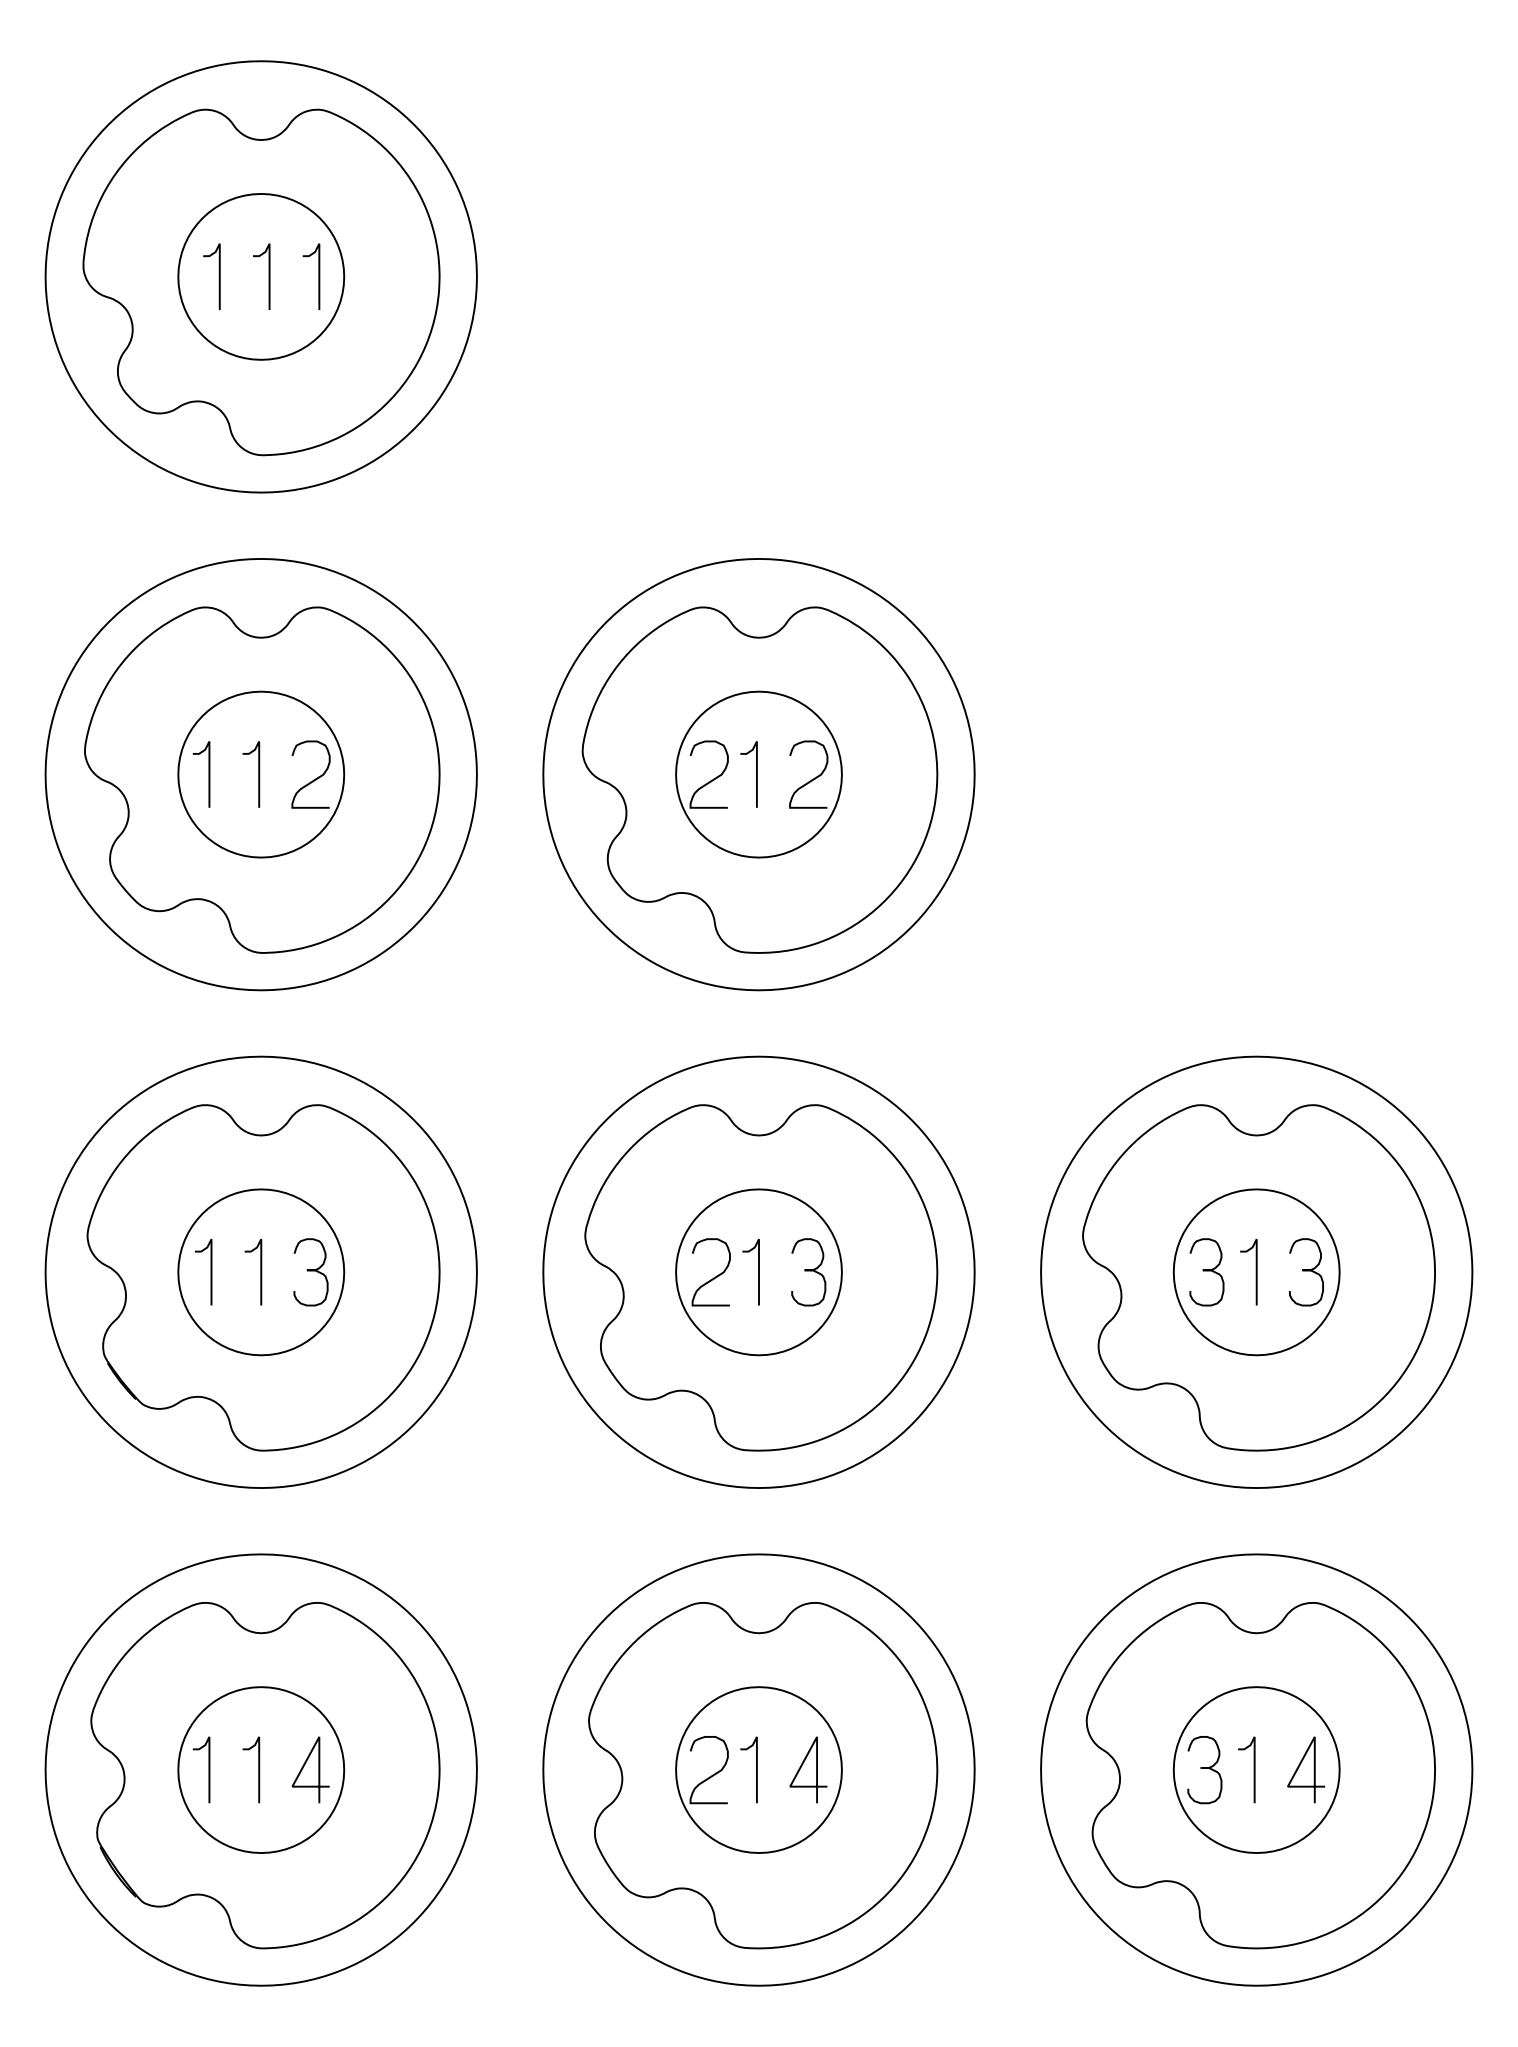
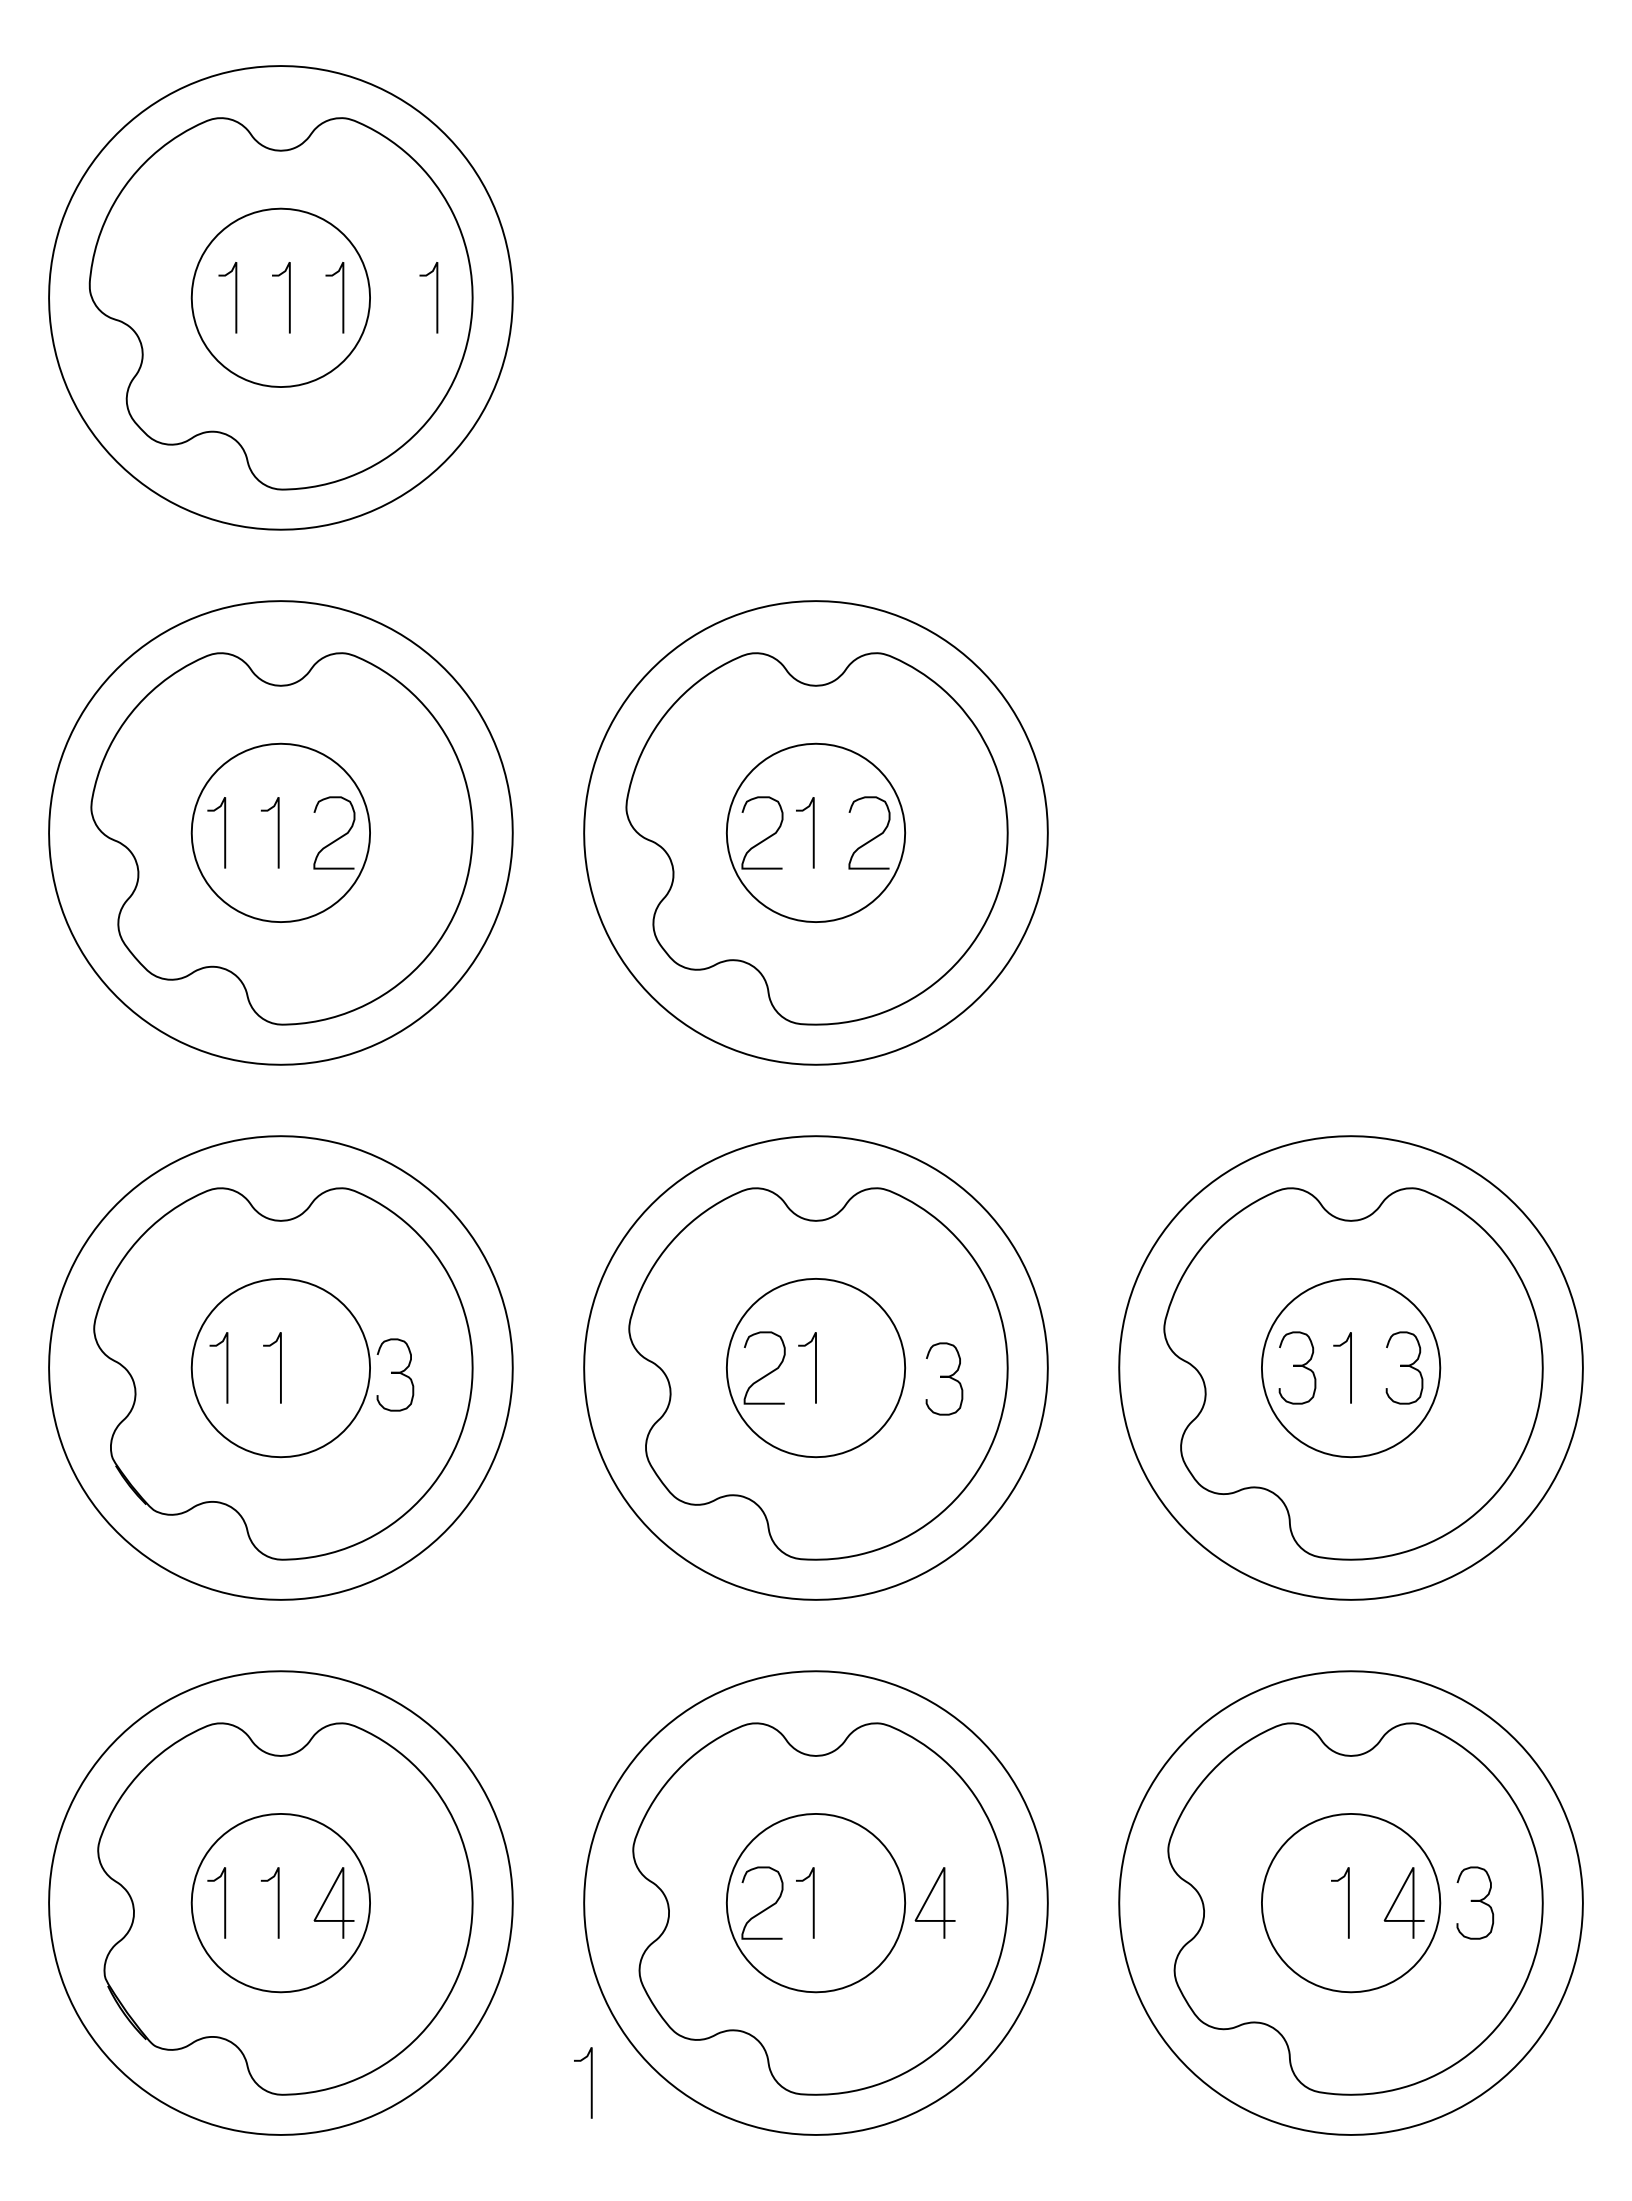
curve: (405, 276) -> (436, 297), added
curve: (311, 1270) -> (395, 1373), moved
curve: (808, 1270) -> (944, 1377), moved
line: (802, 1766) -> (928, 1899), moved
curve: (1205, 1768) -> (1475, 1901), moved
curve: (549, 1936) -> (590, 2082), added

